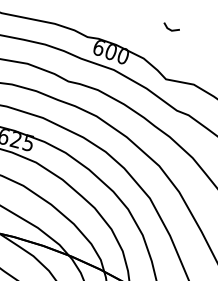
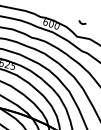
line: (169, 27) -> (81, 22), moved

